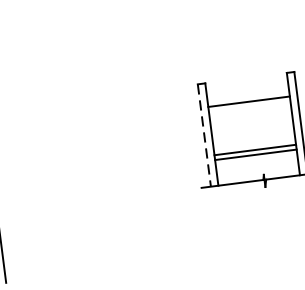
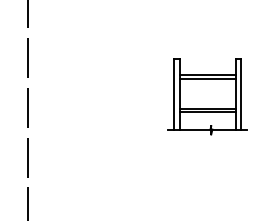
line: (249, 106) -> (207, 78), added
line: (204, 135) -> (174, 94), dashed -> solid

